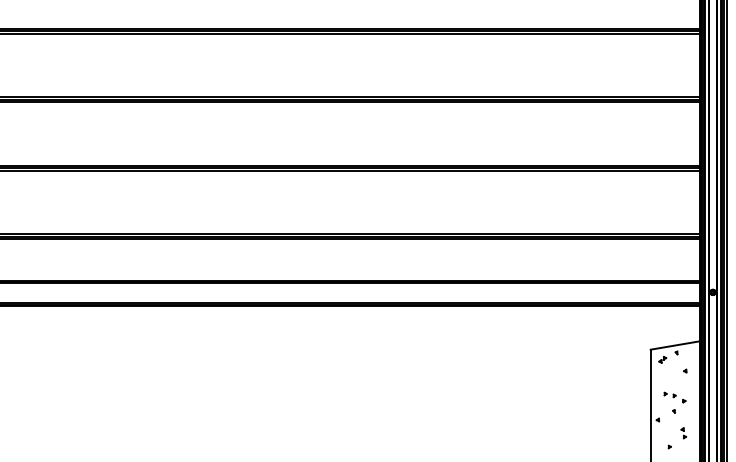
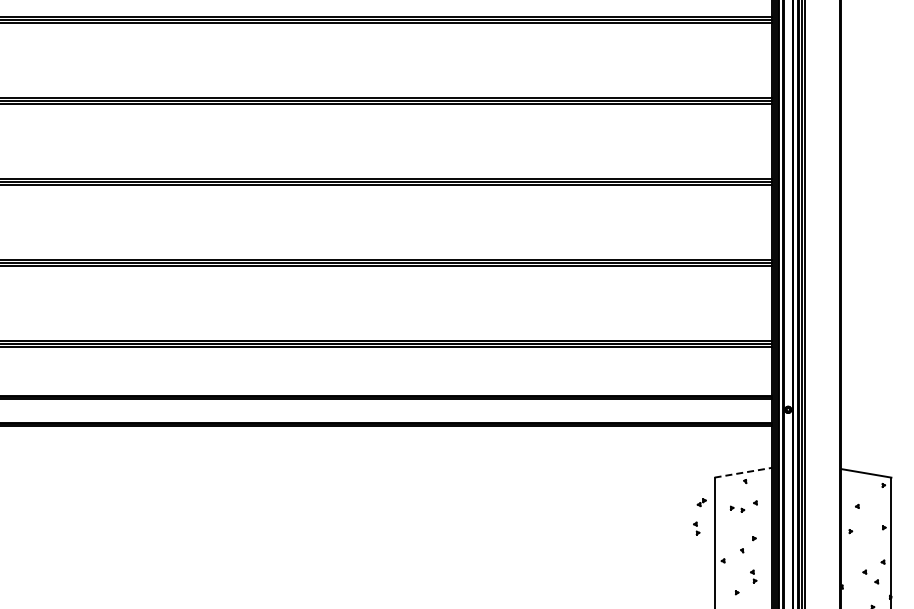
line: (675, 345) -> (743, 472), solid -> dashed
part: (662, 359) -> (701, 502), moved
part: (635, 392) -> (696, 528), added
part: (670, 394) -> (737, 508), moved

